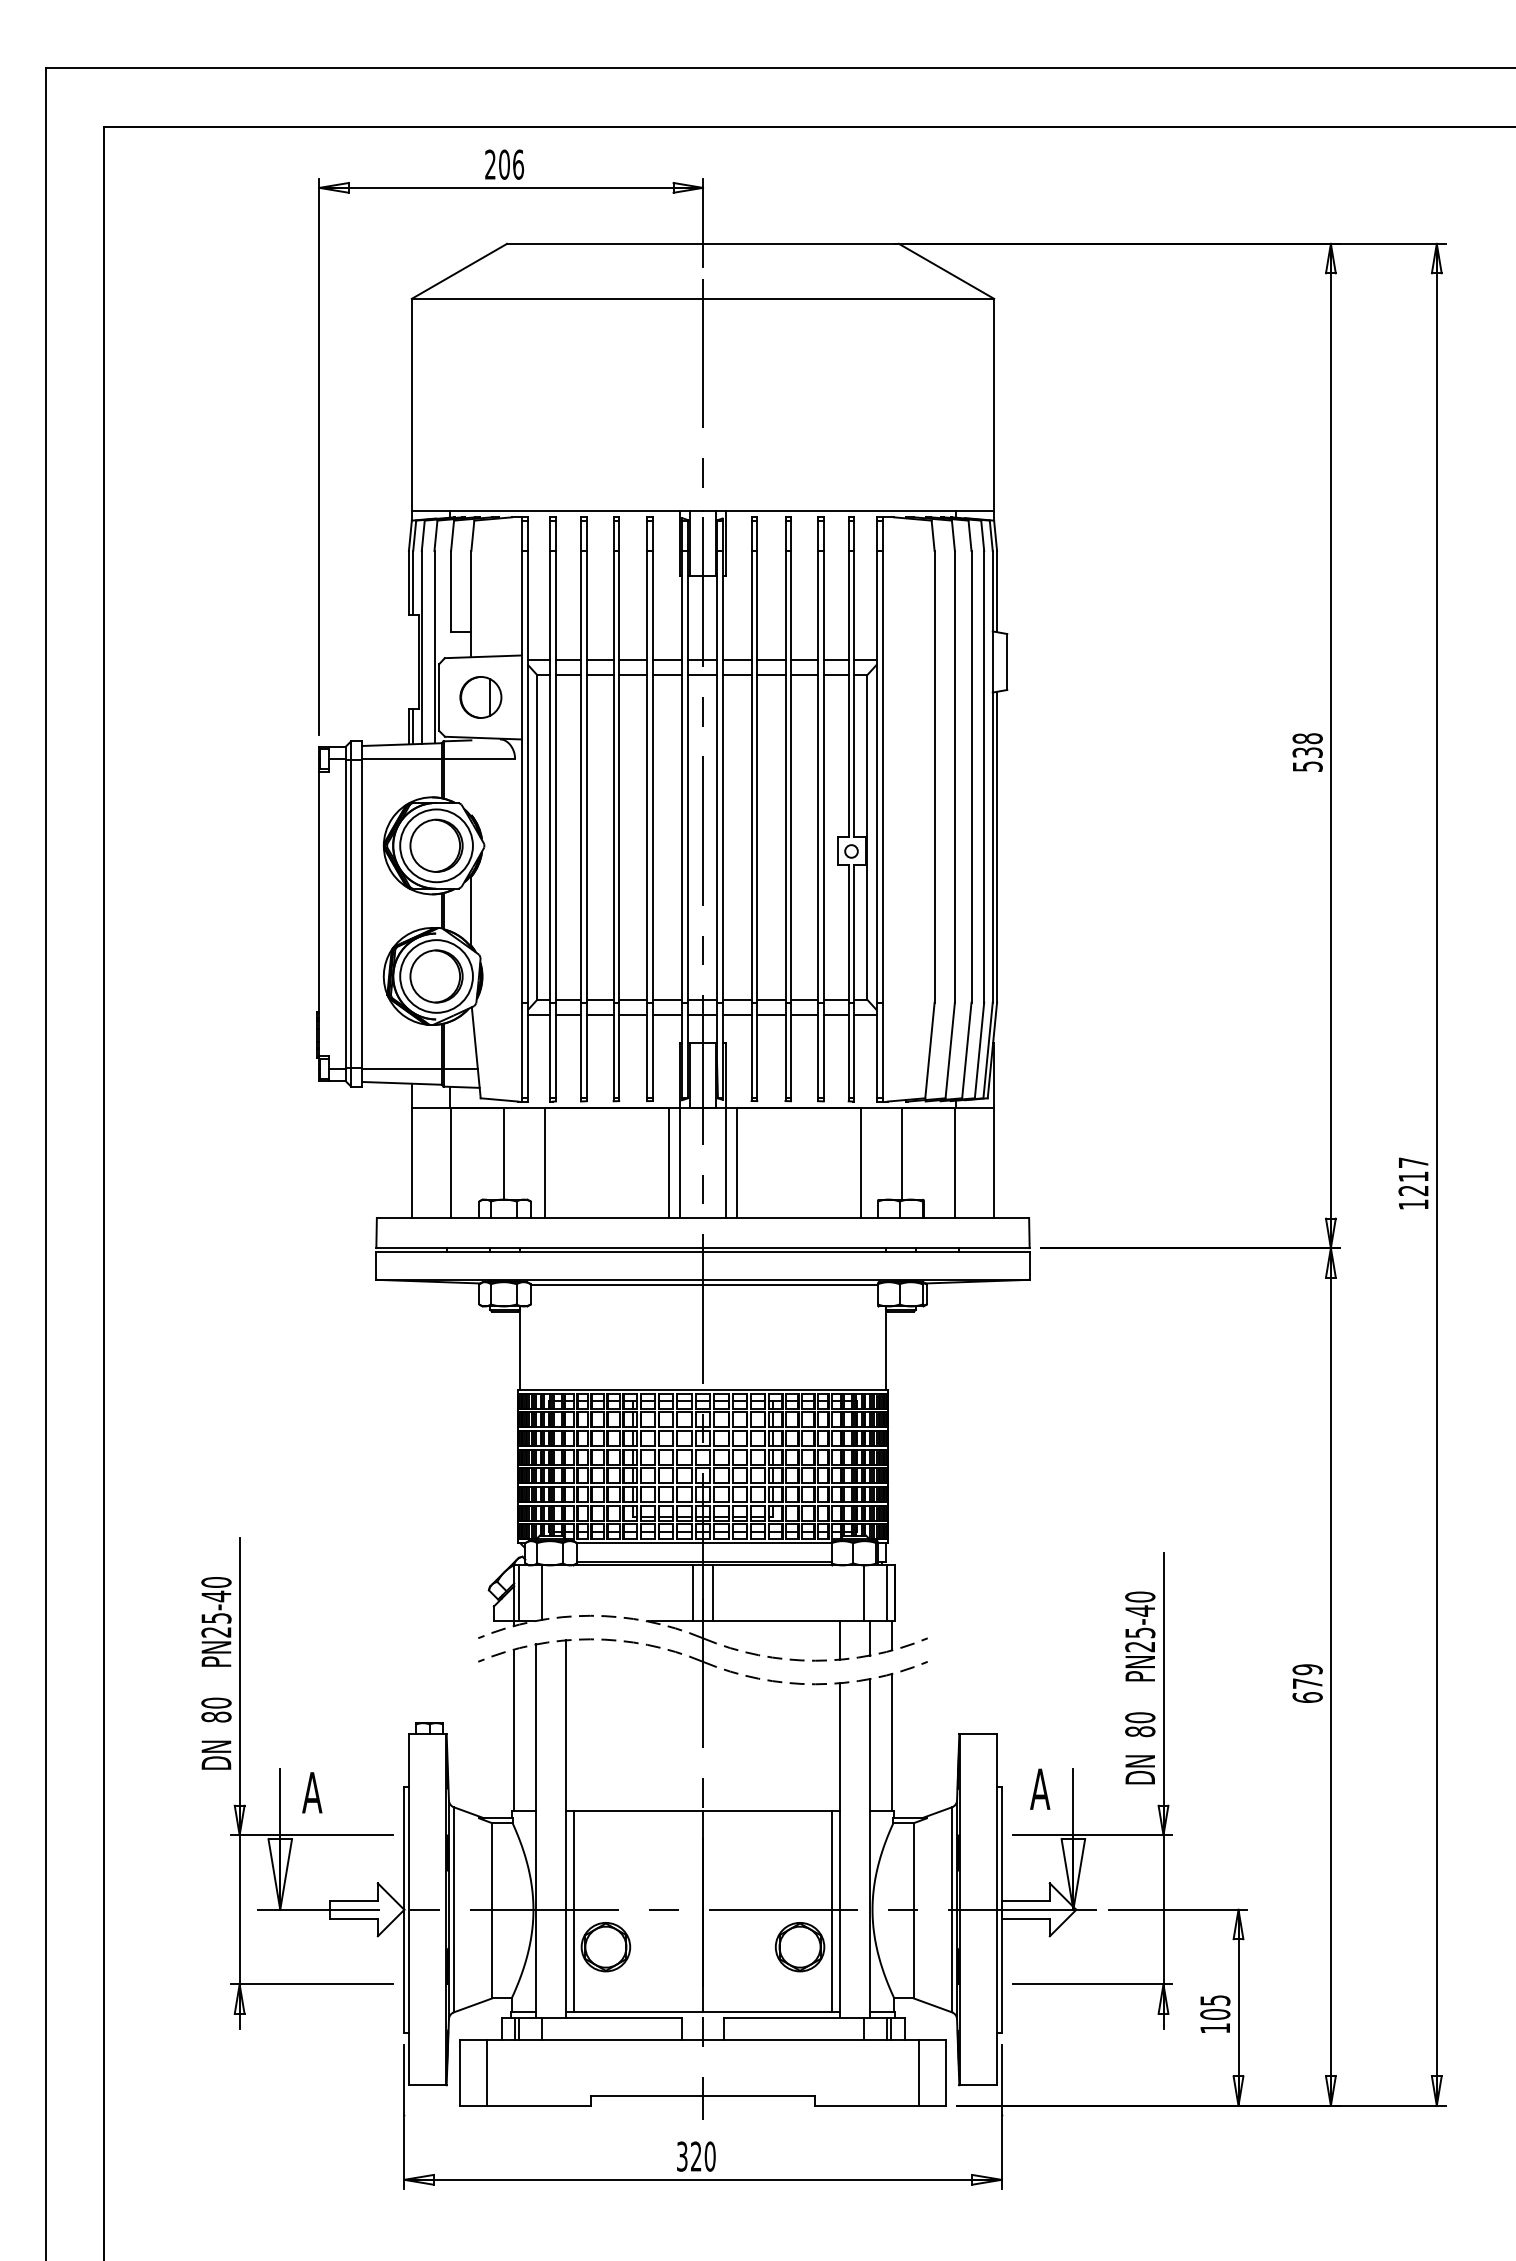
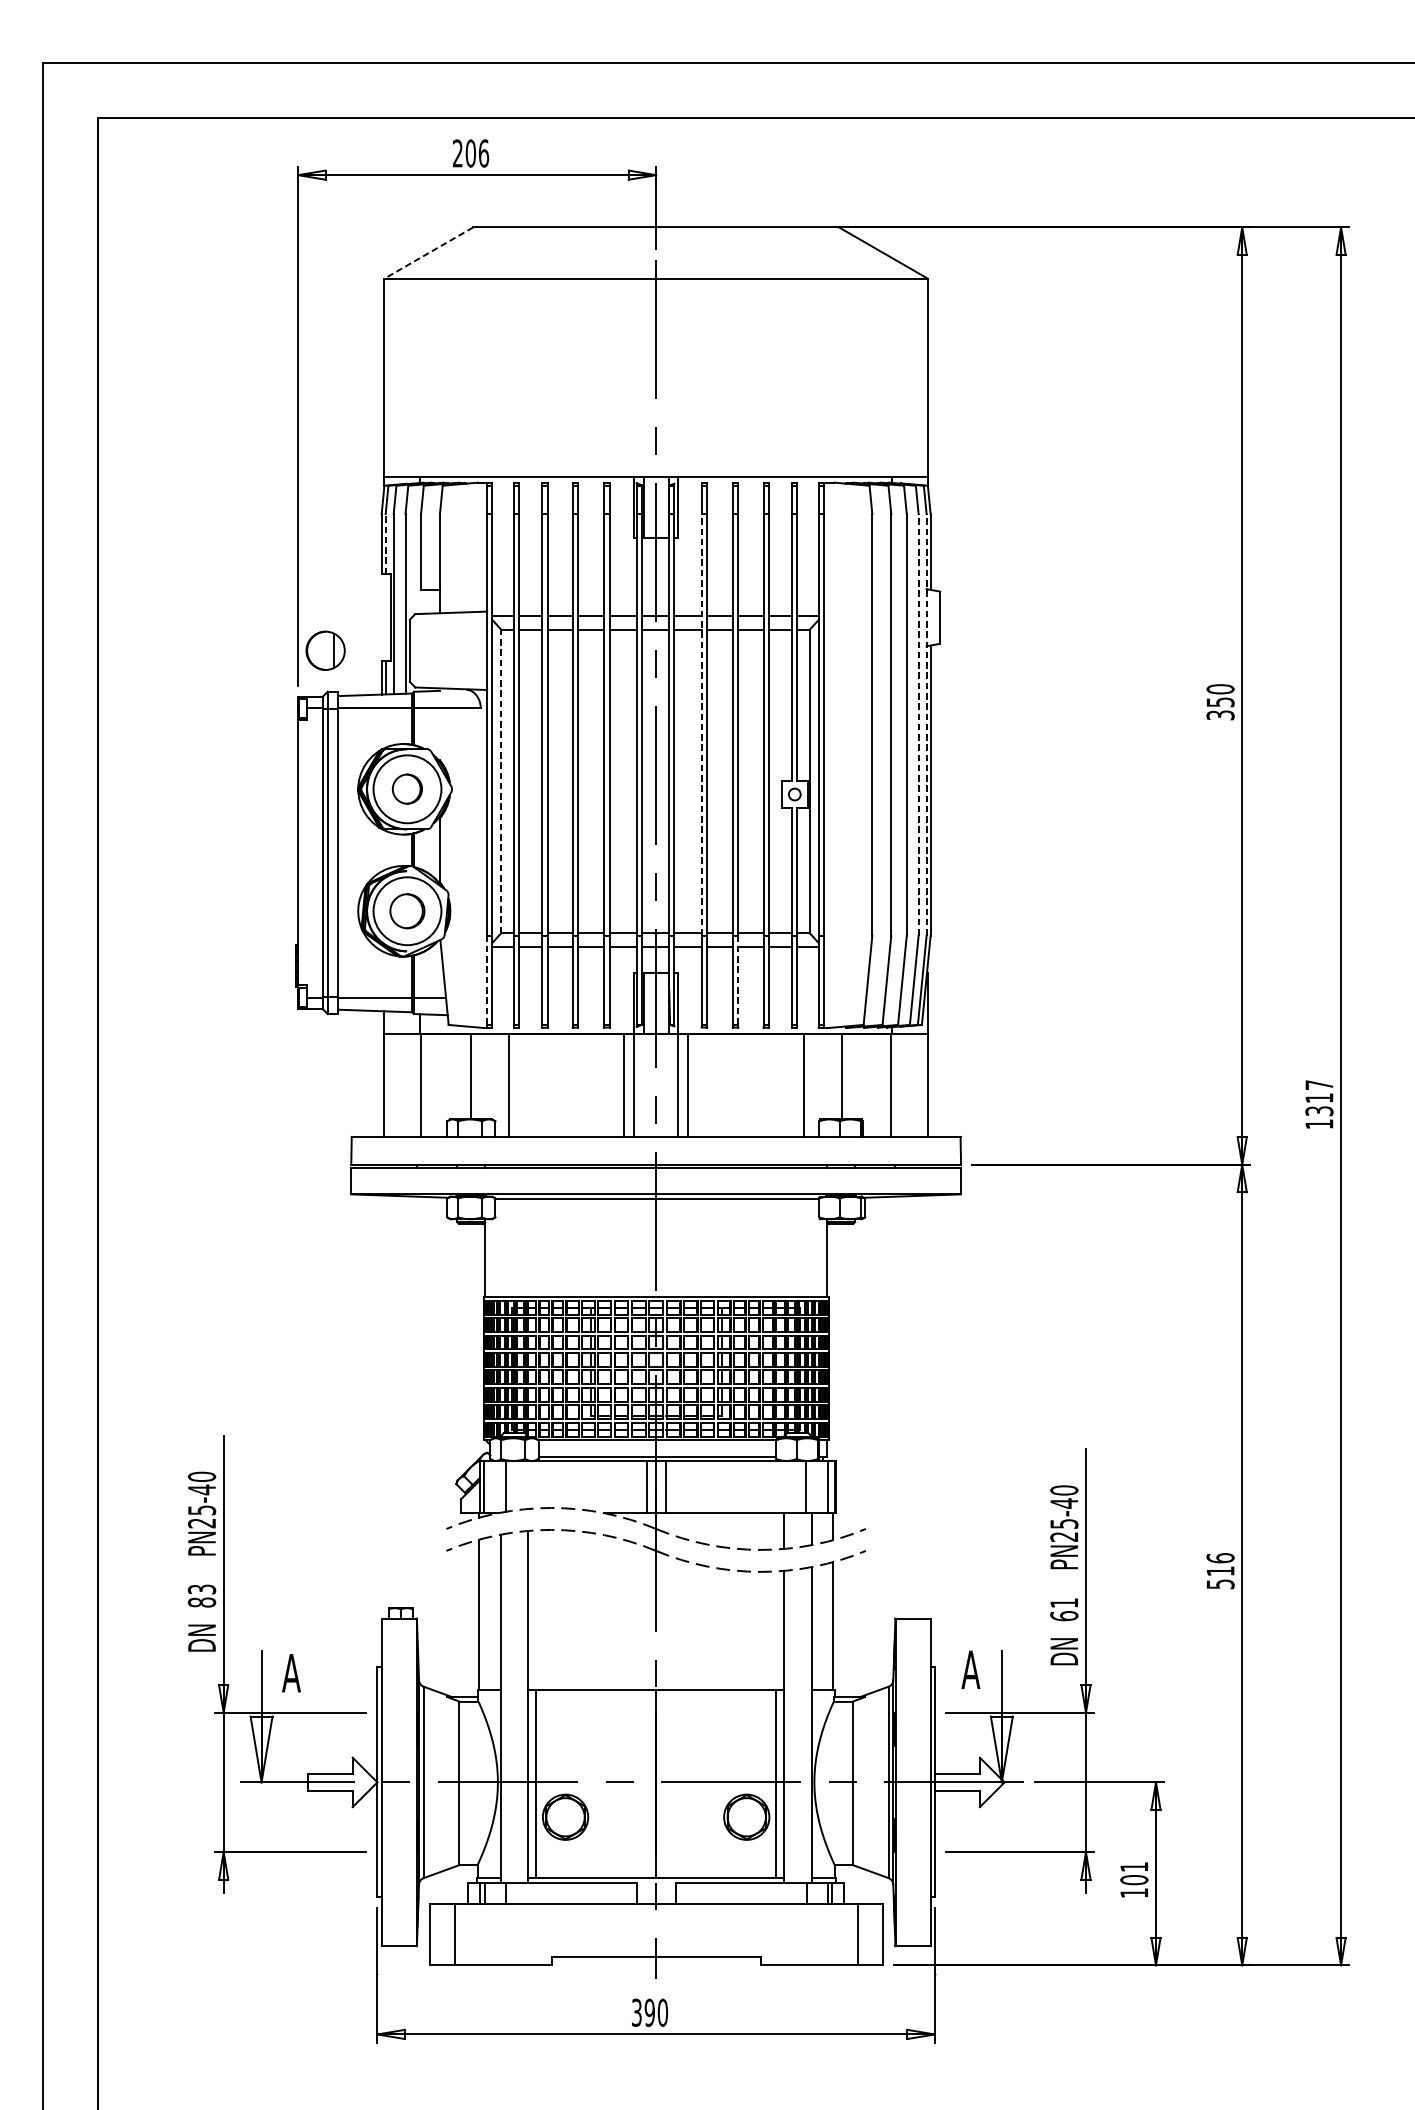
line: (459, 271) -> (428, 253), solid -> dashed
line: (413, 582) -> (385, 543), solid -> dashed
part: (480, 697) -> (325, 650), moved
text: (1307, 752) -> (1220, 702), 538 -> 350
line: (751, 776) -> (701, 724), solid -> dashed
line: (984, 776) -> (918, 724), solid -> dashed
line: (992, 776) -> (926, 724), solid -> dashed
line: (537, 836) -> (501, 780), solid -> dashed
part: (436, 845) -> (407, 788), size x0.6
part: (436, 976) -> (407, 911), size x0.7
line: (521, 1050) -> (486, 980), solid -> dashed
line: (791, 1050) -> (738, 980), solid -> dashed
text: (1413, 1190) -> (1319, 1111), 1217 -> 1317
text: (1307, 1683) -> (1220, 1571), 679 -> 516
text: (216, 1702) -> (202, 1588), 80 -> 83
text: (1140, 1724) -> (1064, 1609), 80 -> 61
text: (1215, 2000) -> (1134, 1867), 105 -> 101
text: (695, 2156) -> (649, 2012), 320 -> 390

